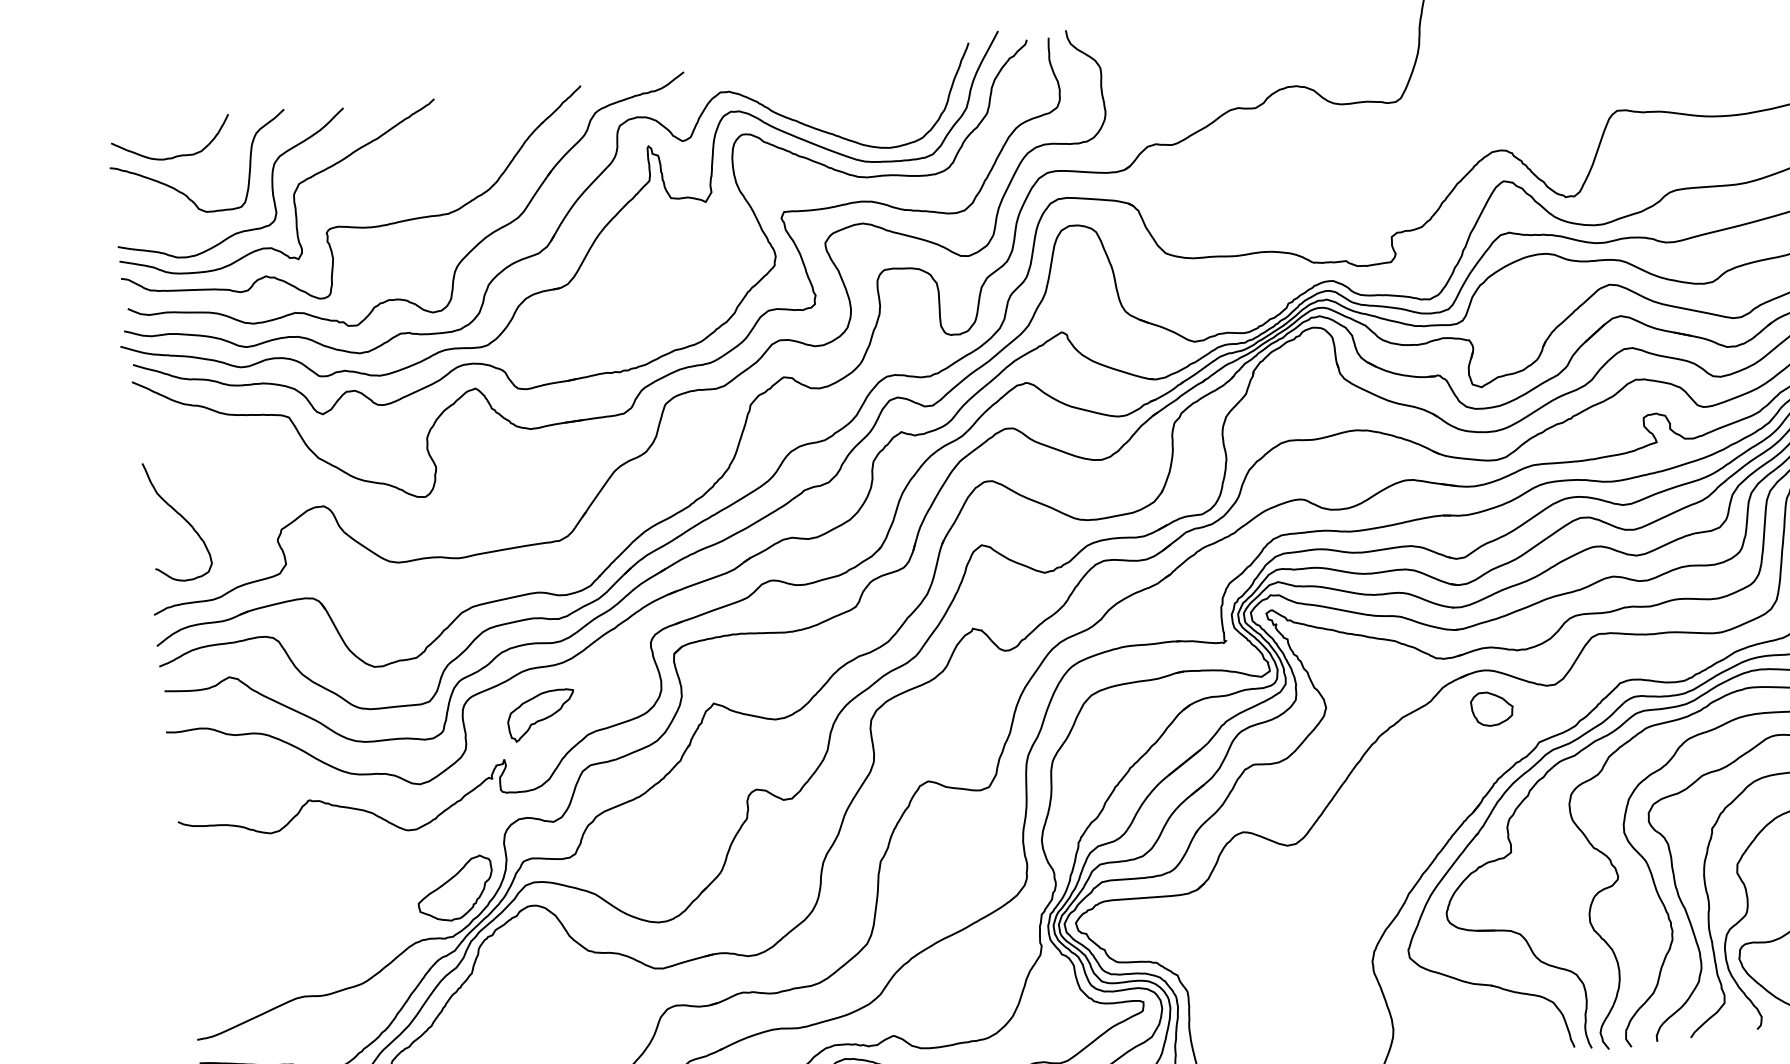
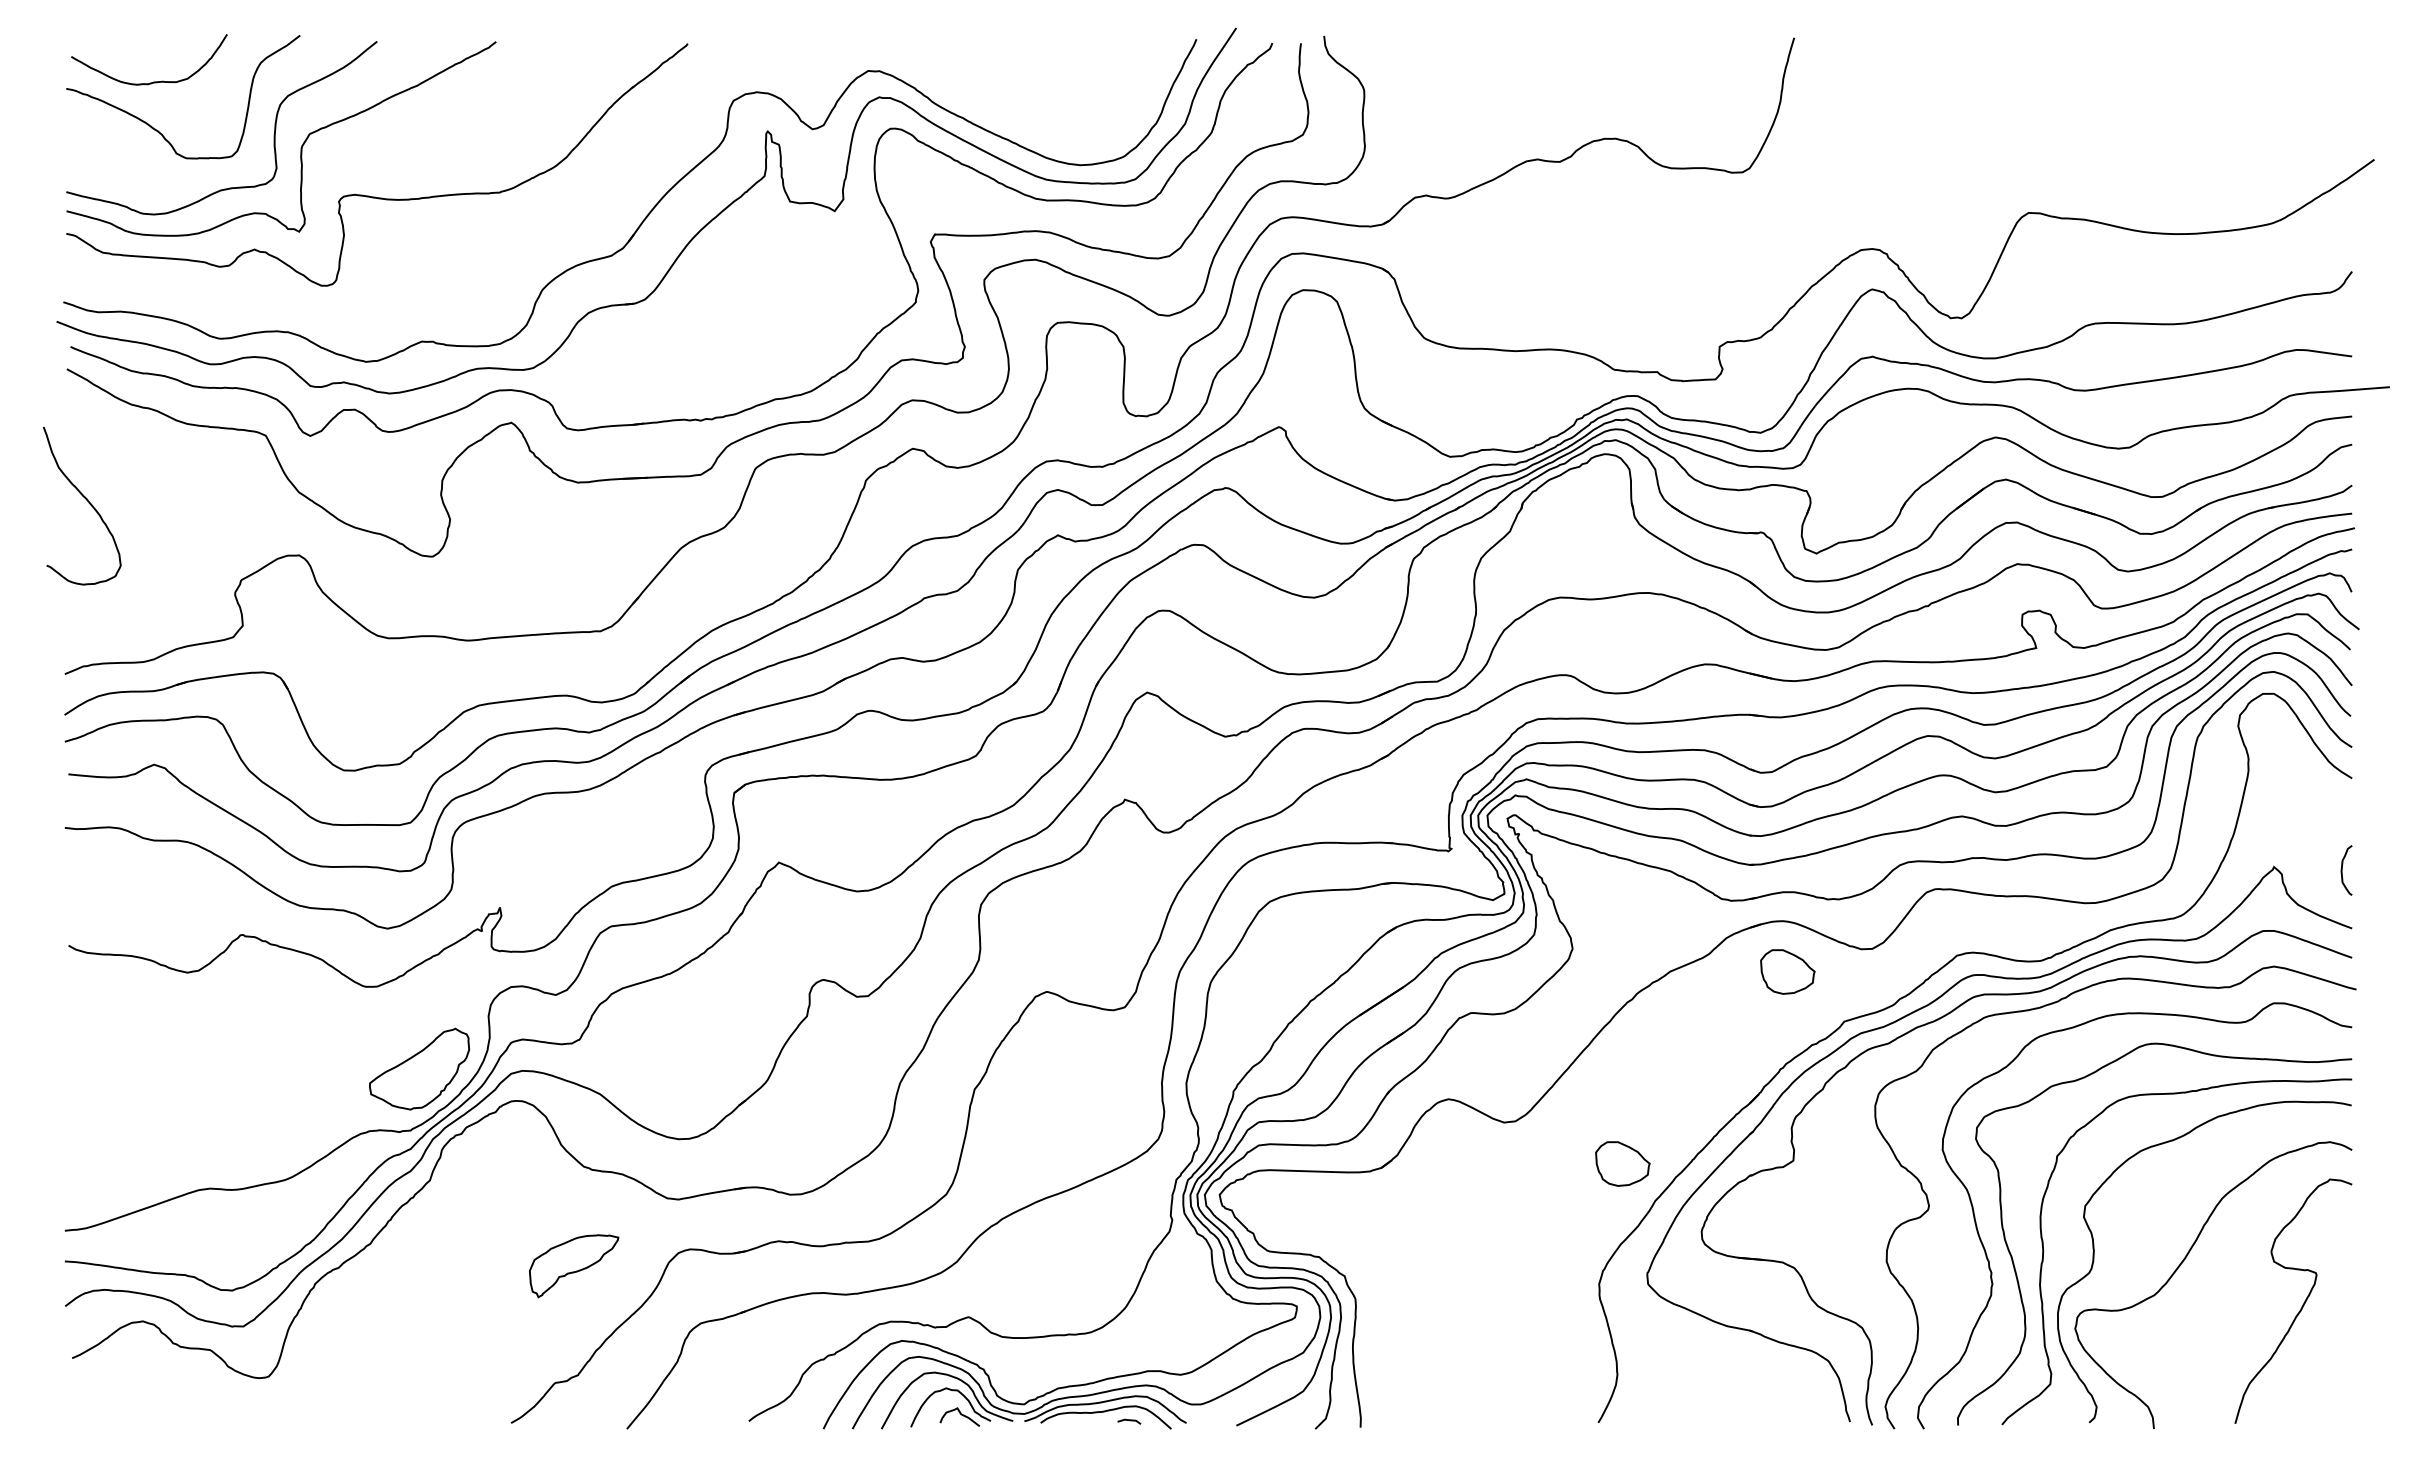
part: (462, 258) -> (511, 252), removed
curve: (180, 516) -> (86, 500), moved
part: (541, 715) -> (574, 1266), moved
part: (1380, 867) -> (1622, 1163), added

